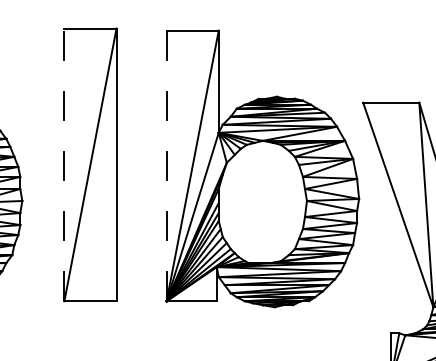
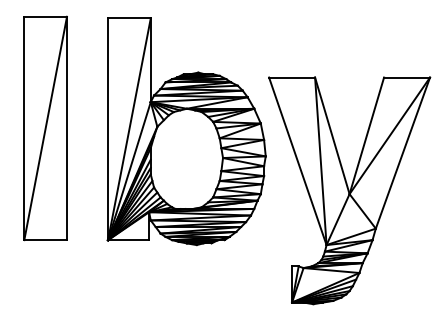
line: (64, 164) -> (24, 128), dashed -> solid
line: (167, 166) -> (108, 129), dashed -> solid

